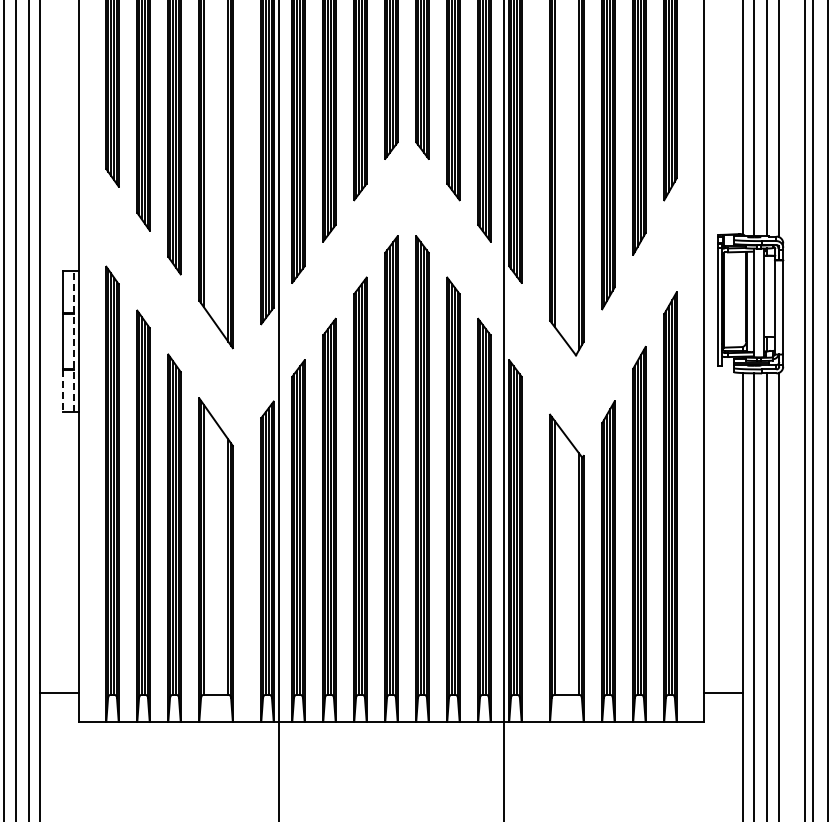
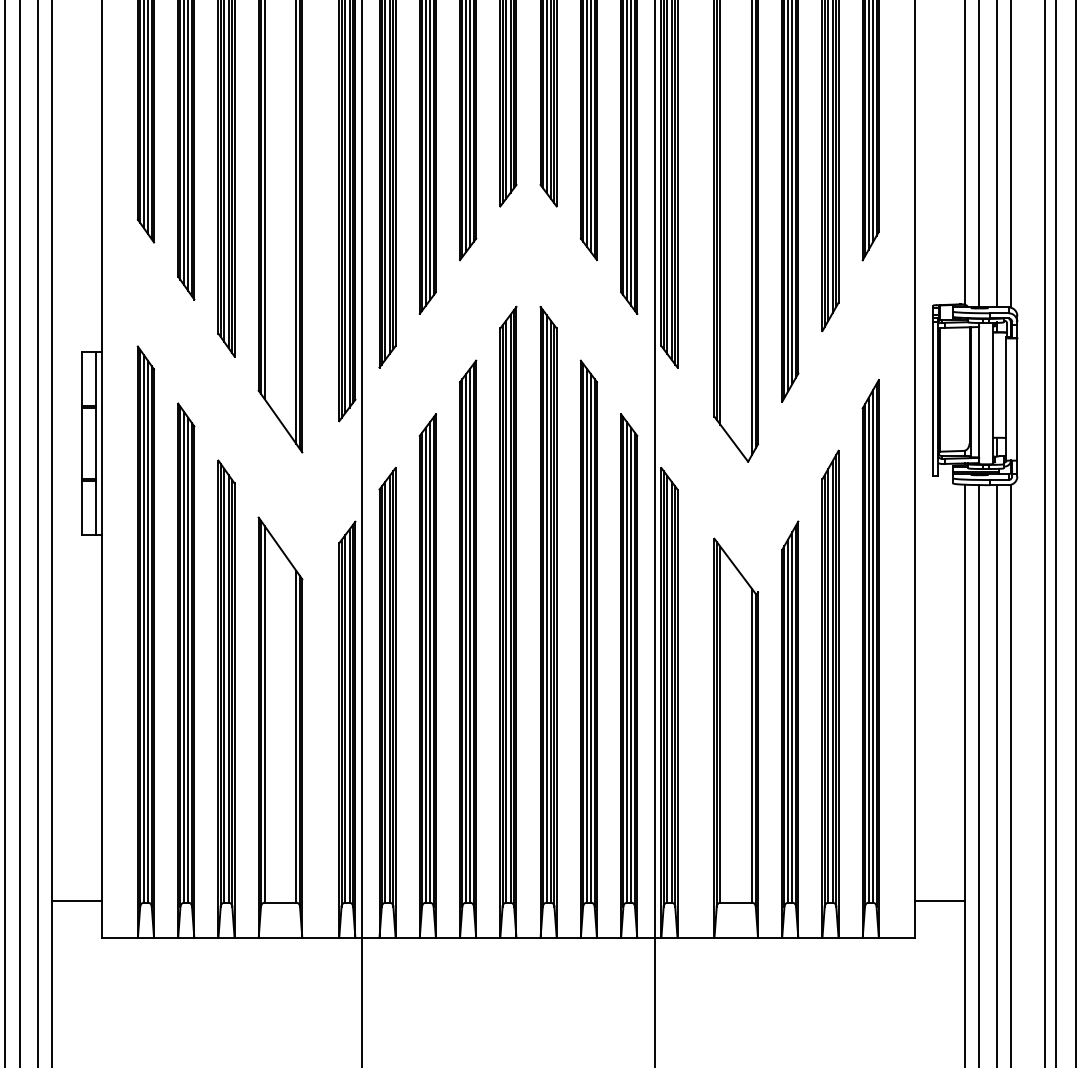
line: (74, 340) -> (96, 442), dashed -> solid
line: (62, 390) -> (80, 507), dashed -> solid

